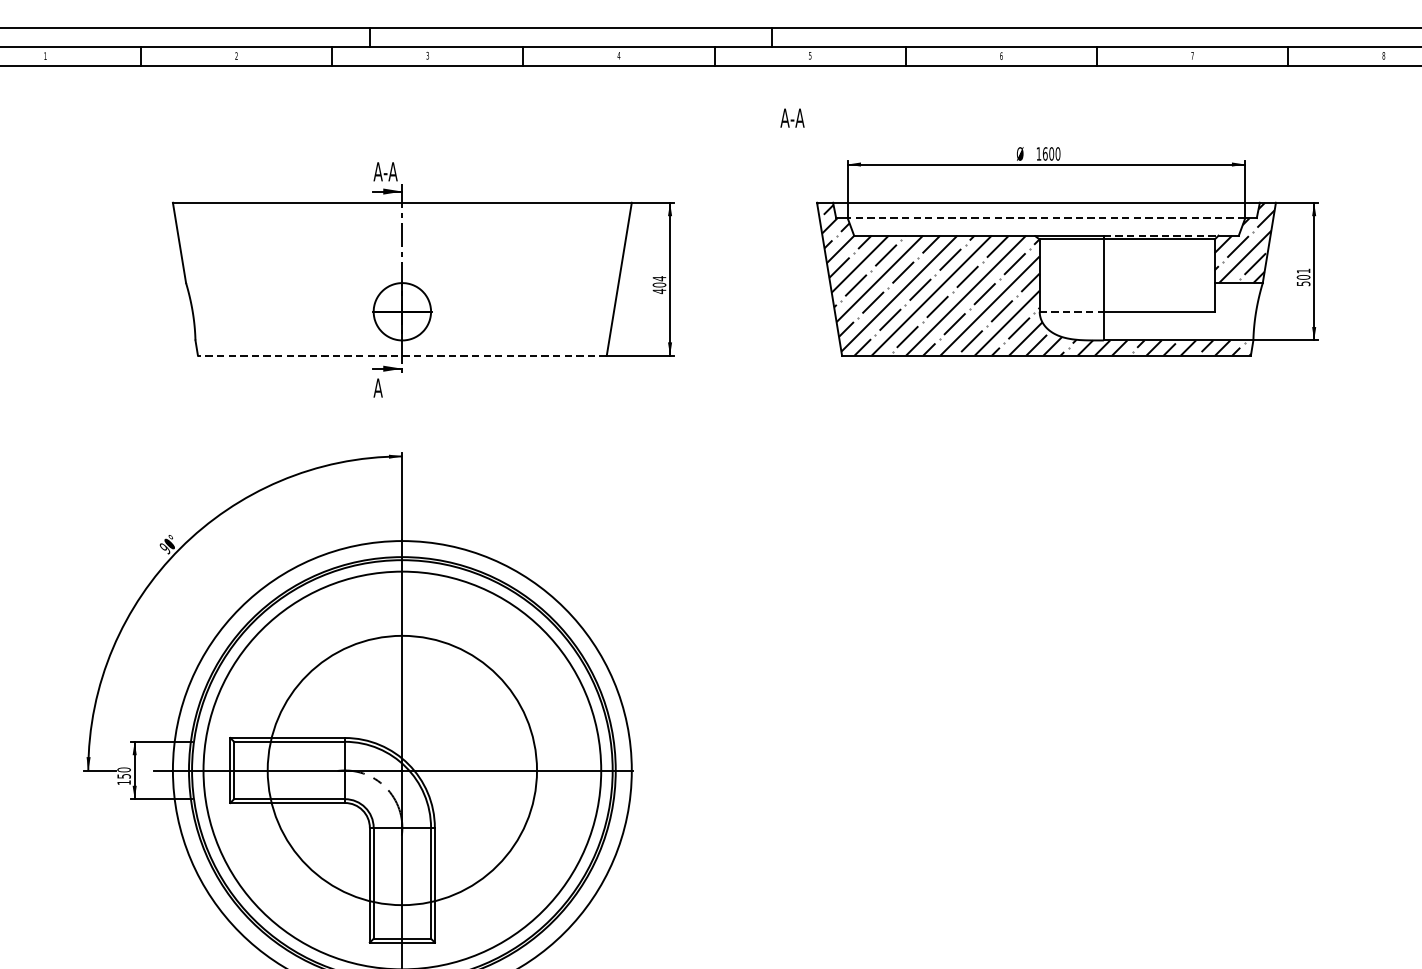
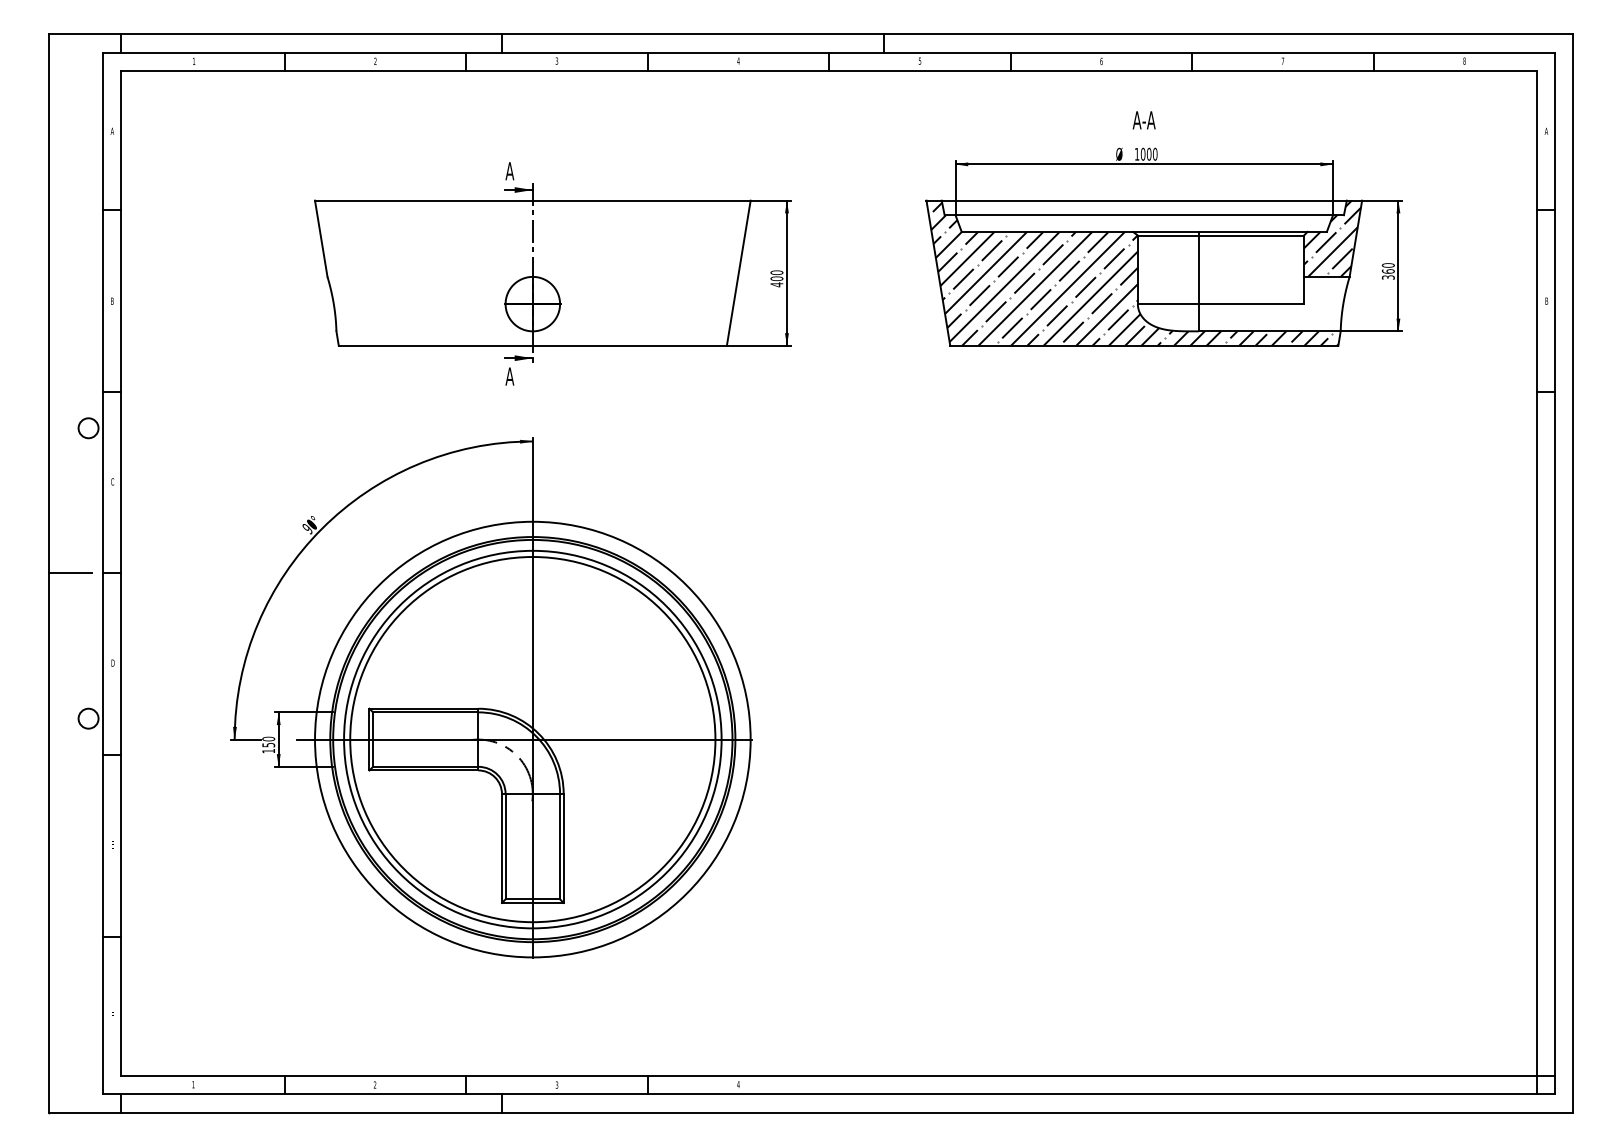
text: (791, 118) -> (1143, 120), moved
text: (1045, 153) -> (1143, 153), 1600 -> 1000
text: (390, 172) -> (521, 171), A-A -> A
line: (1046, 218) -> (1144, 215), dashed -> solid
line: (1161, 235) -> (1253, 231), dashed -> solid
text: (1302, 277) -> (1387, 271), 501 -> 360
text: (659, 278) -> (776, 272), 404 -> 400
line: (1071, 312) -> (1168, 304), dashed -> solid
line: (402, 355) -> (532, 345), dashed -> solid
circle: (402, 770) -> (532, 739), size x1.43

